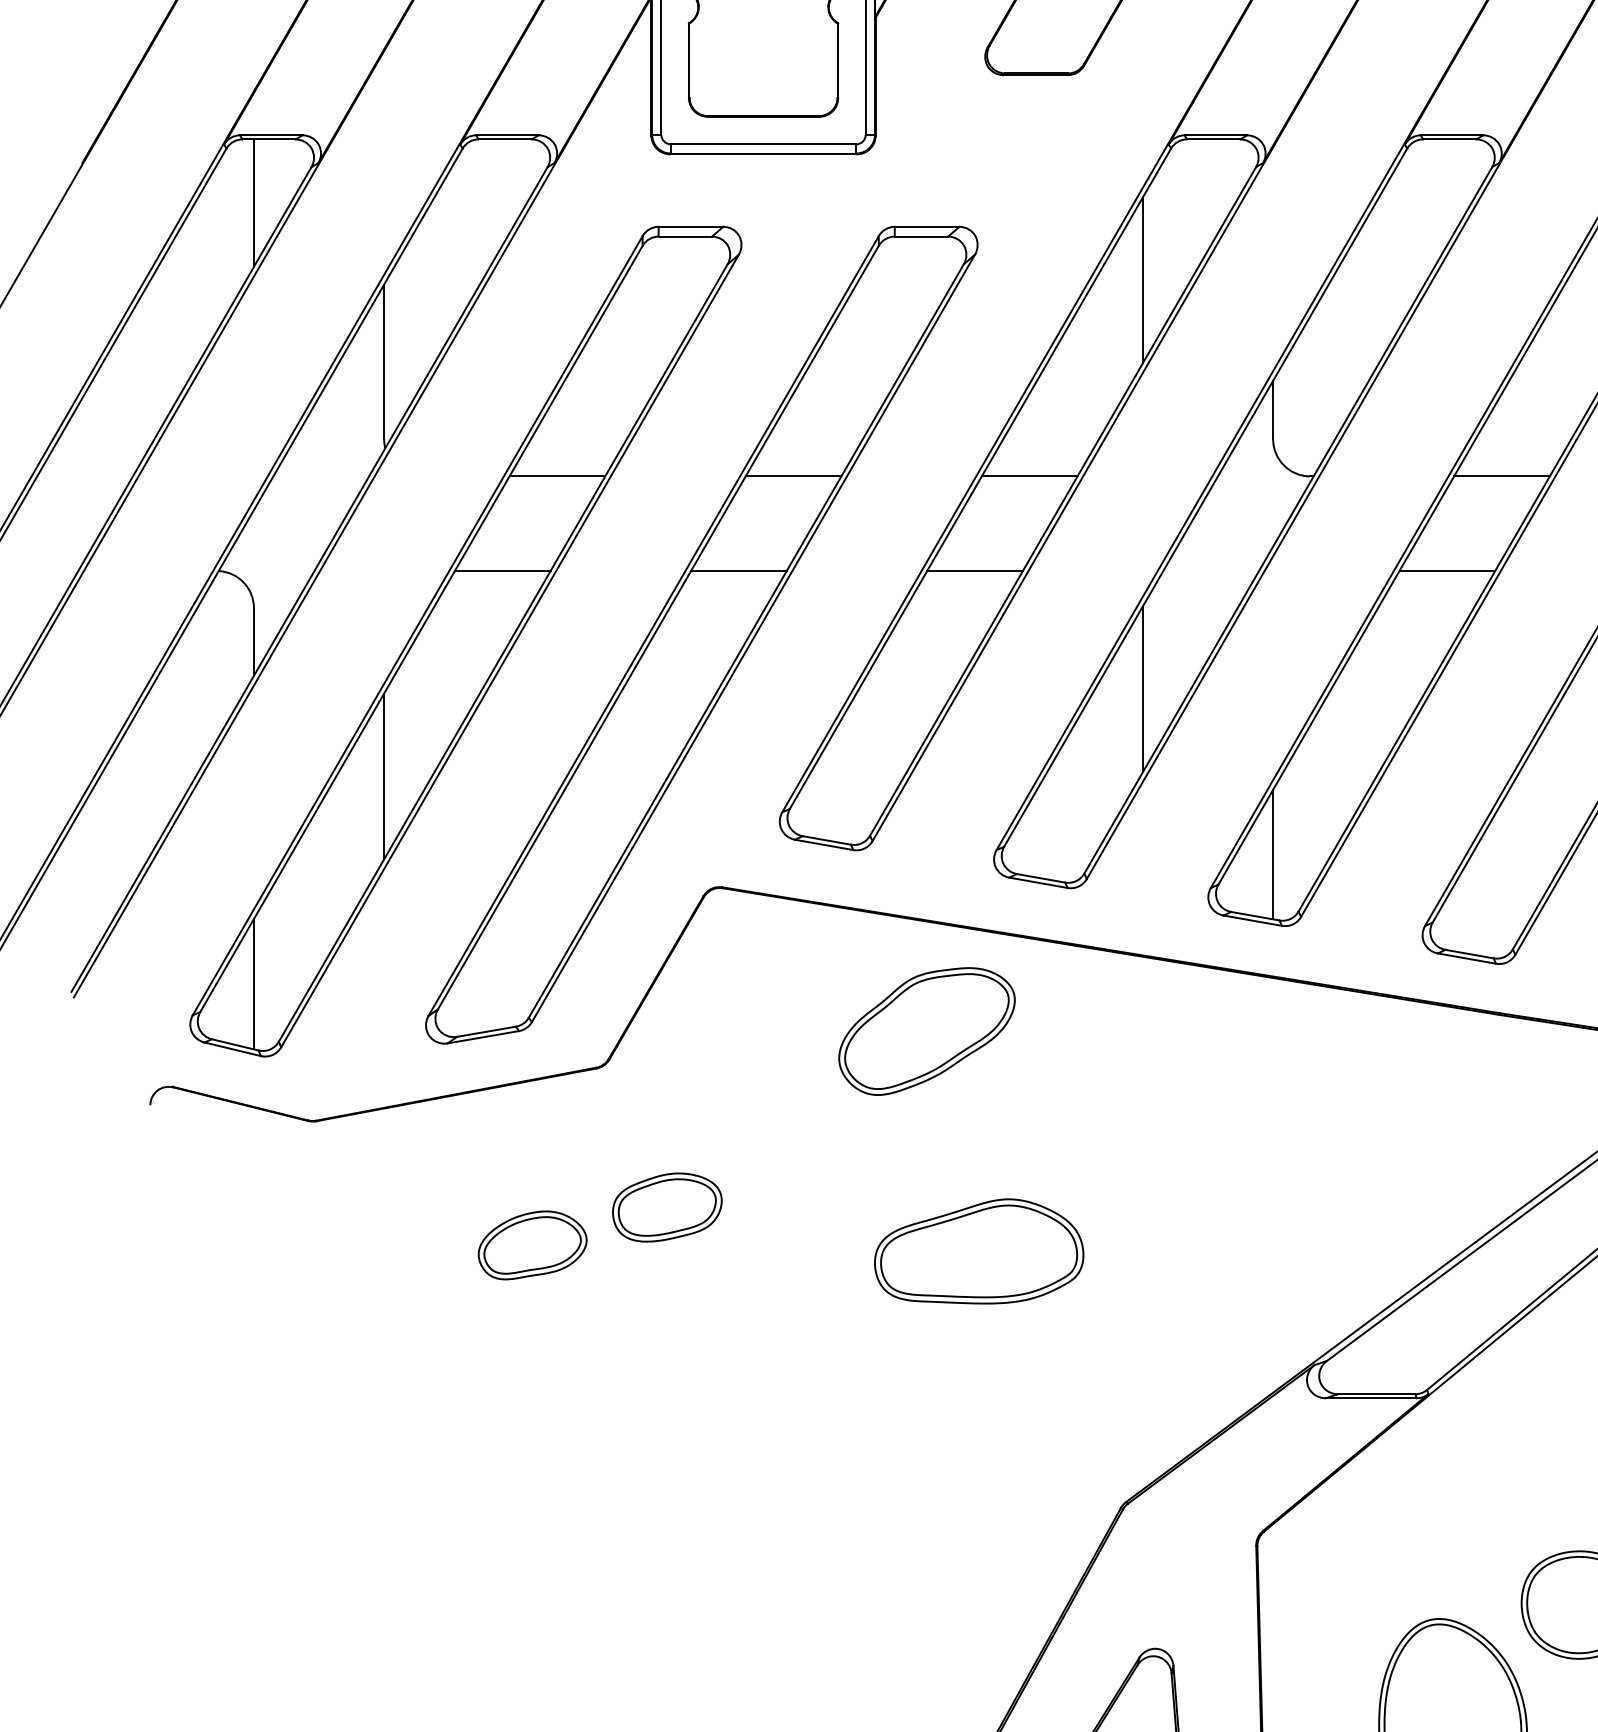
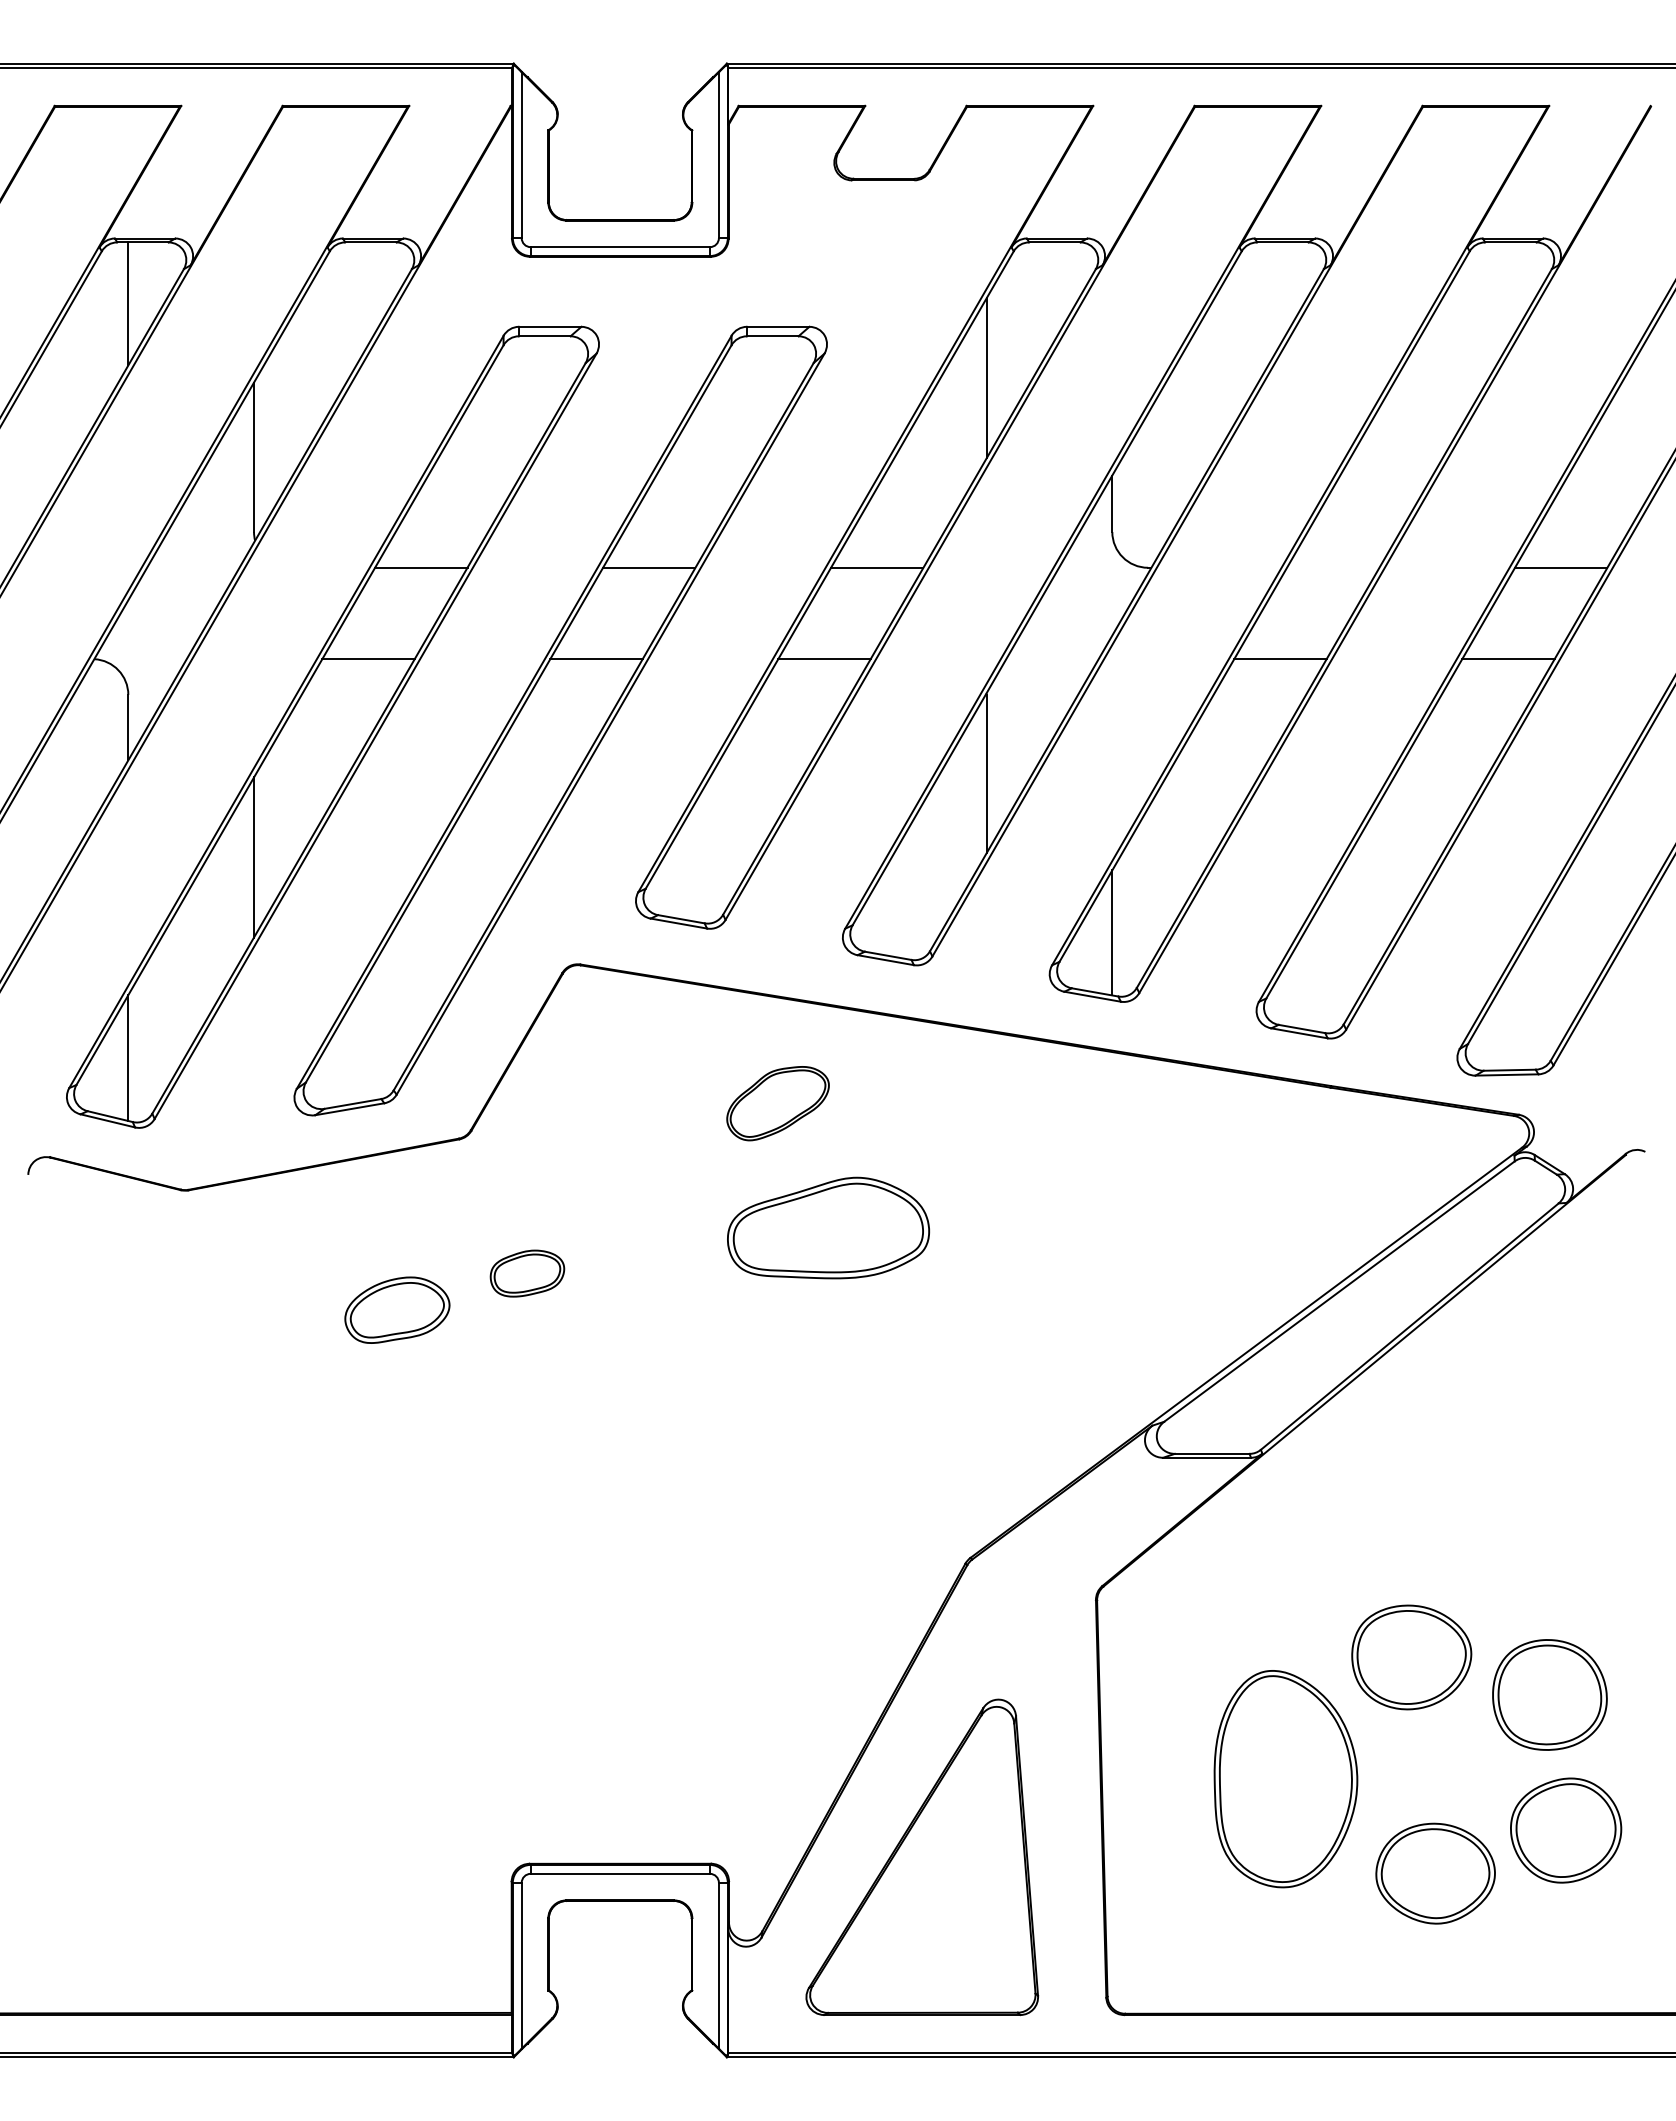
line: (1502, 476) -> (1333, 567), removed
part: (926, 1031) -> (777, 1103), size x0.6
part: (667, 1207) -> (527, 1273), size x0.7
part: (979, 1250) -> (828, 1227), moved

